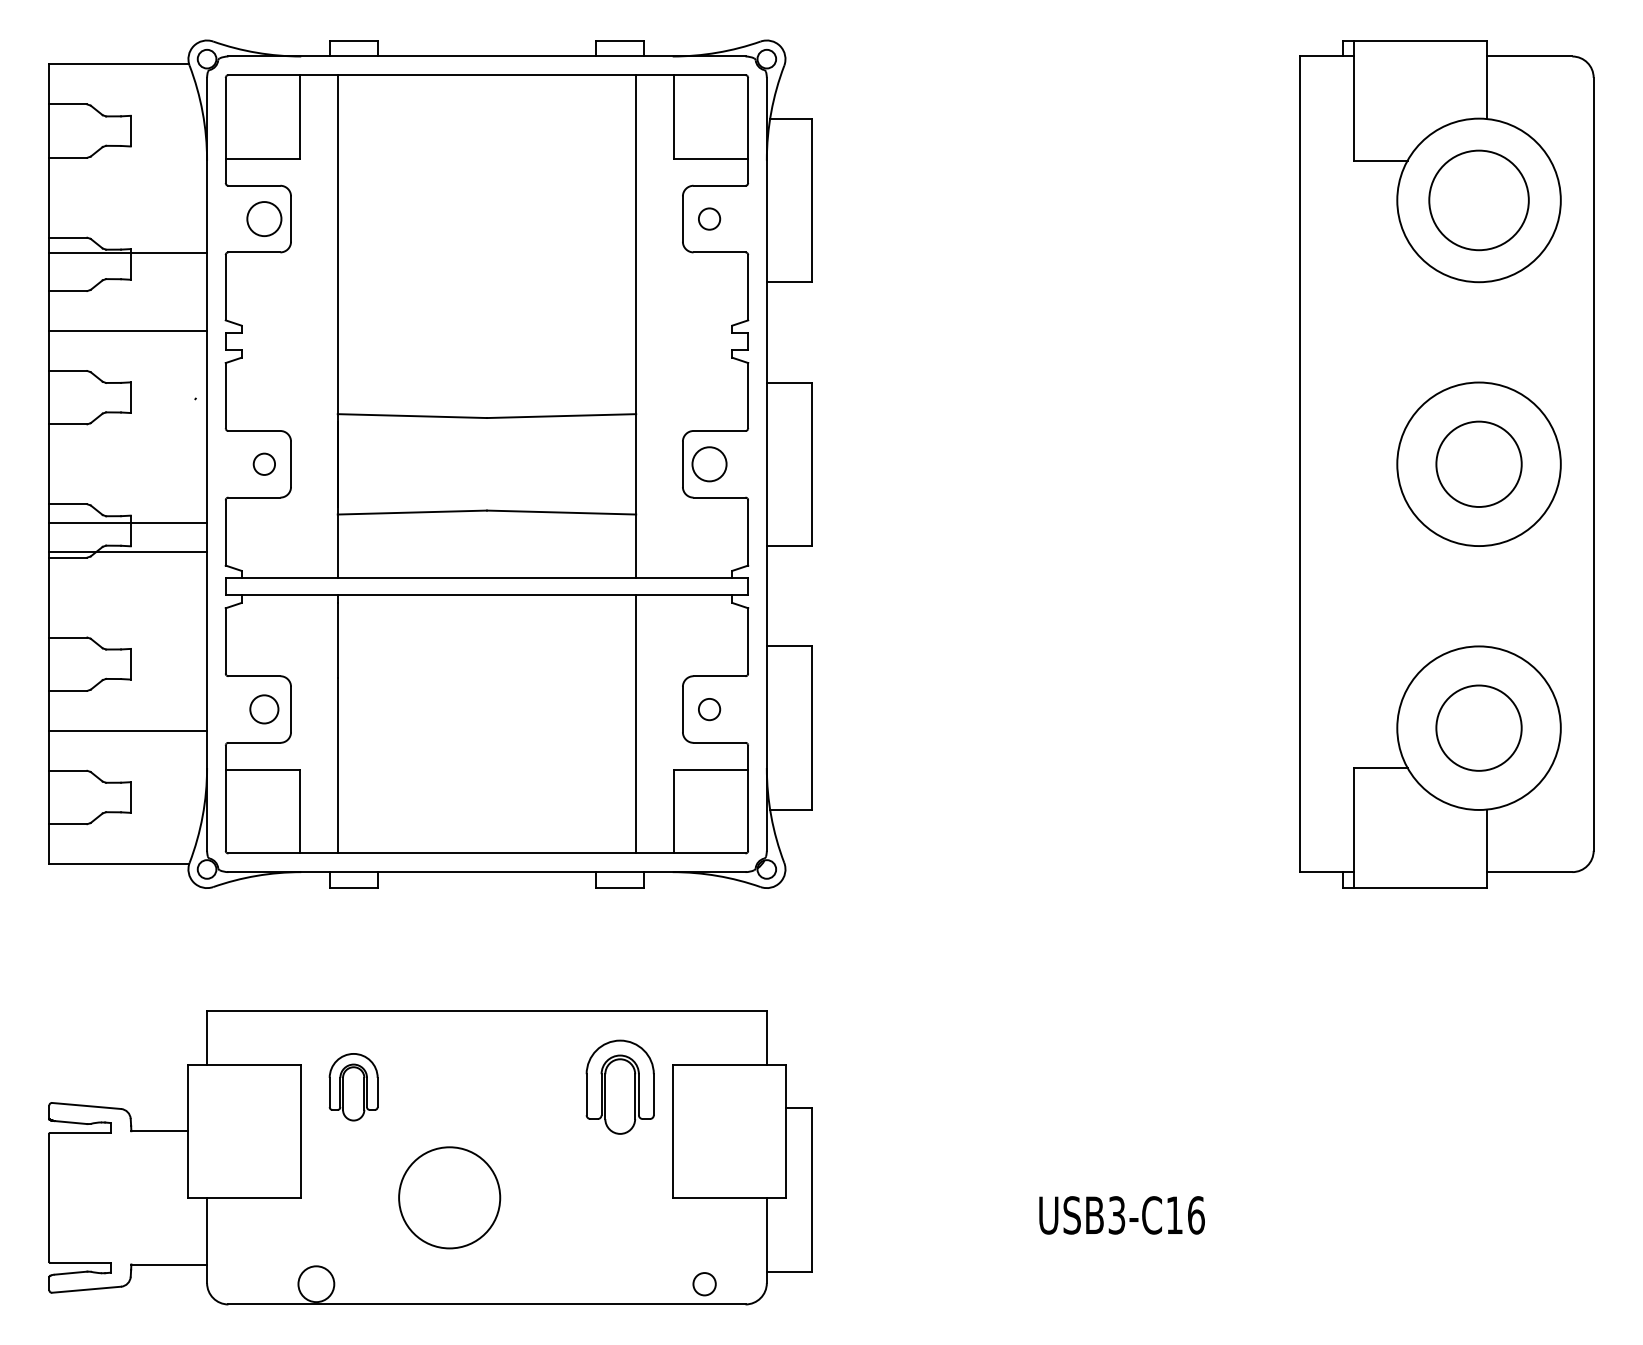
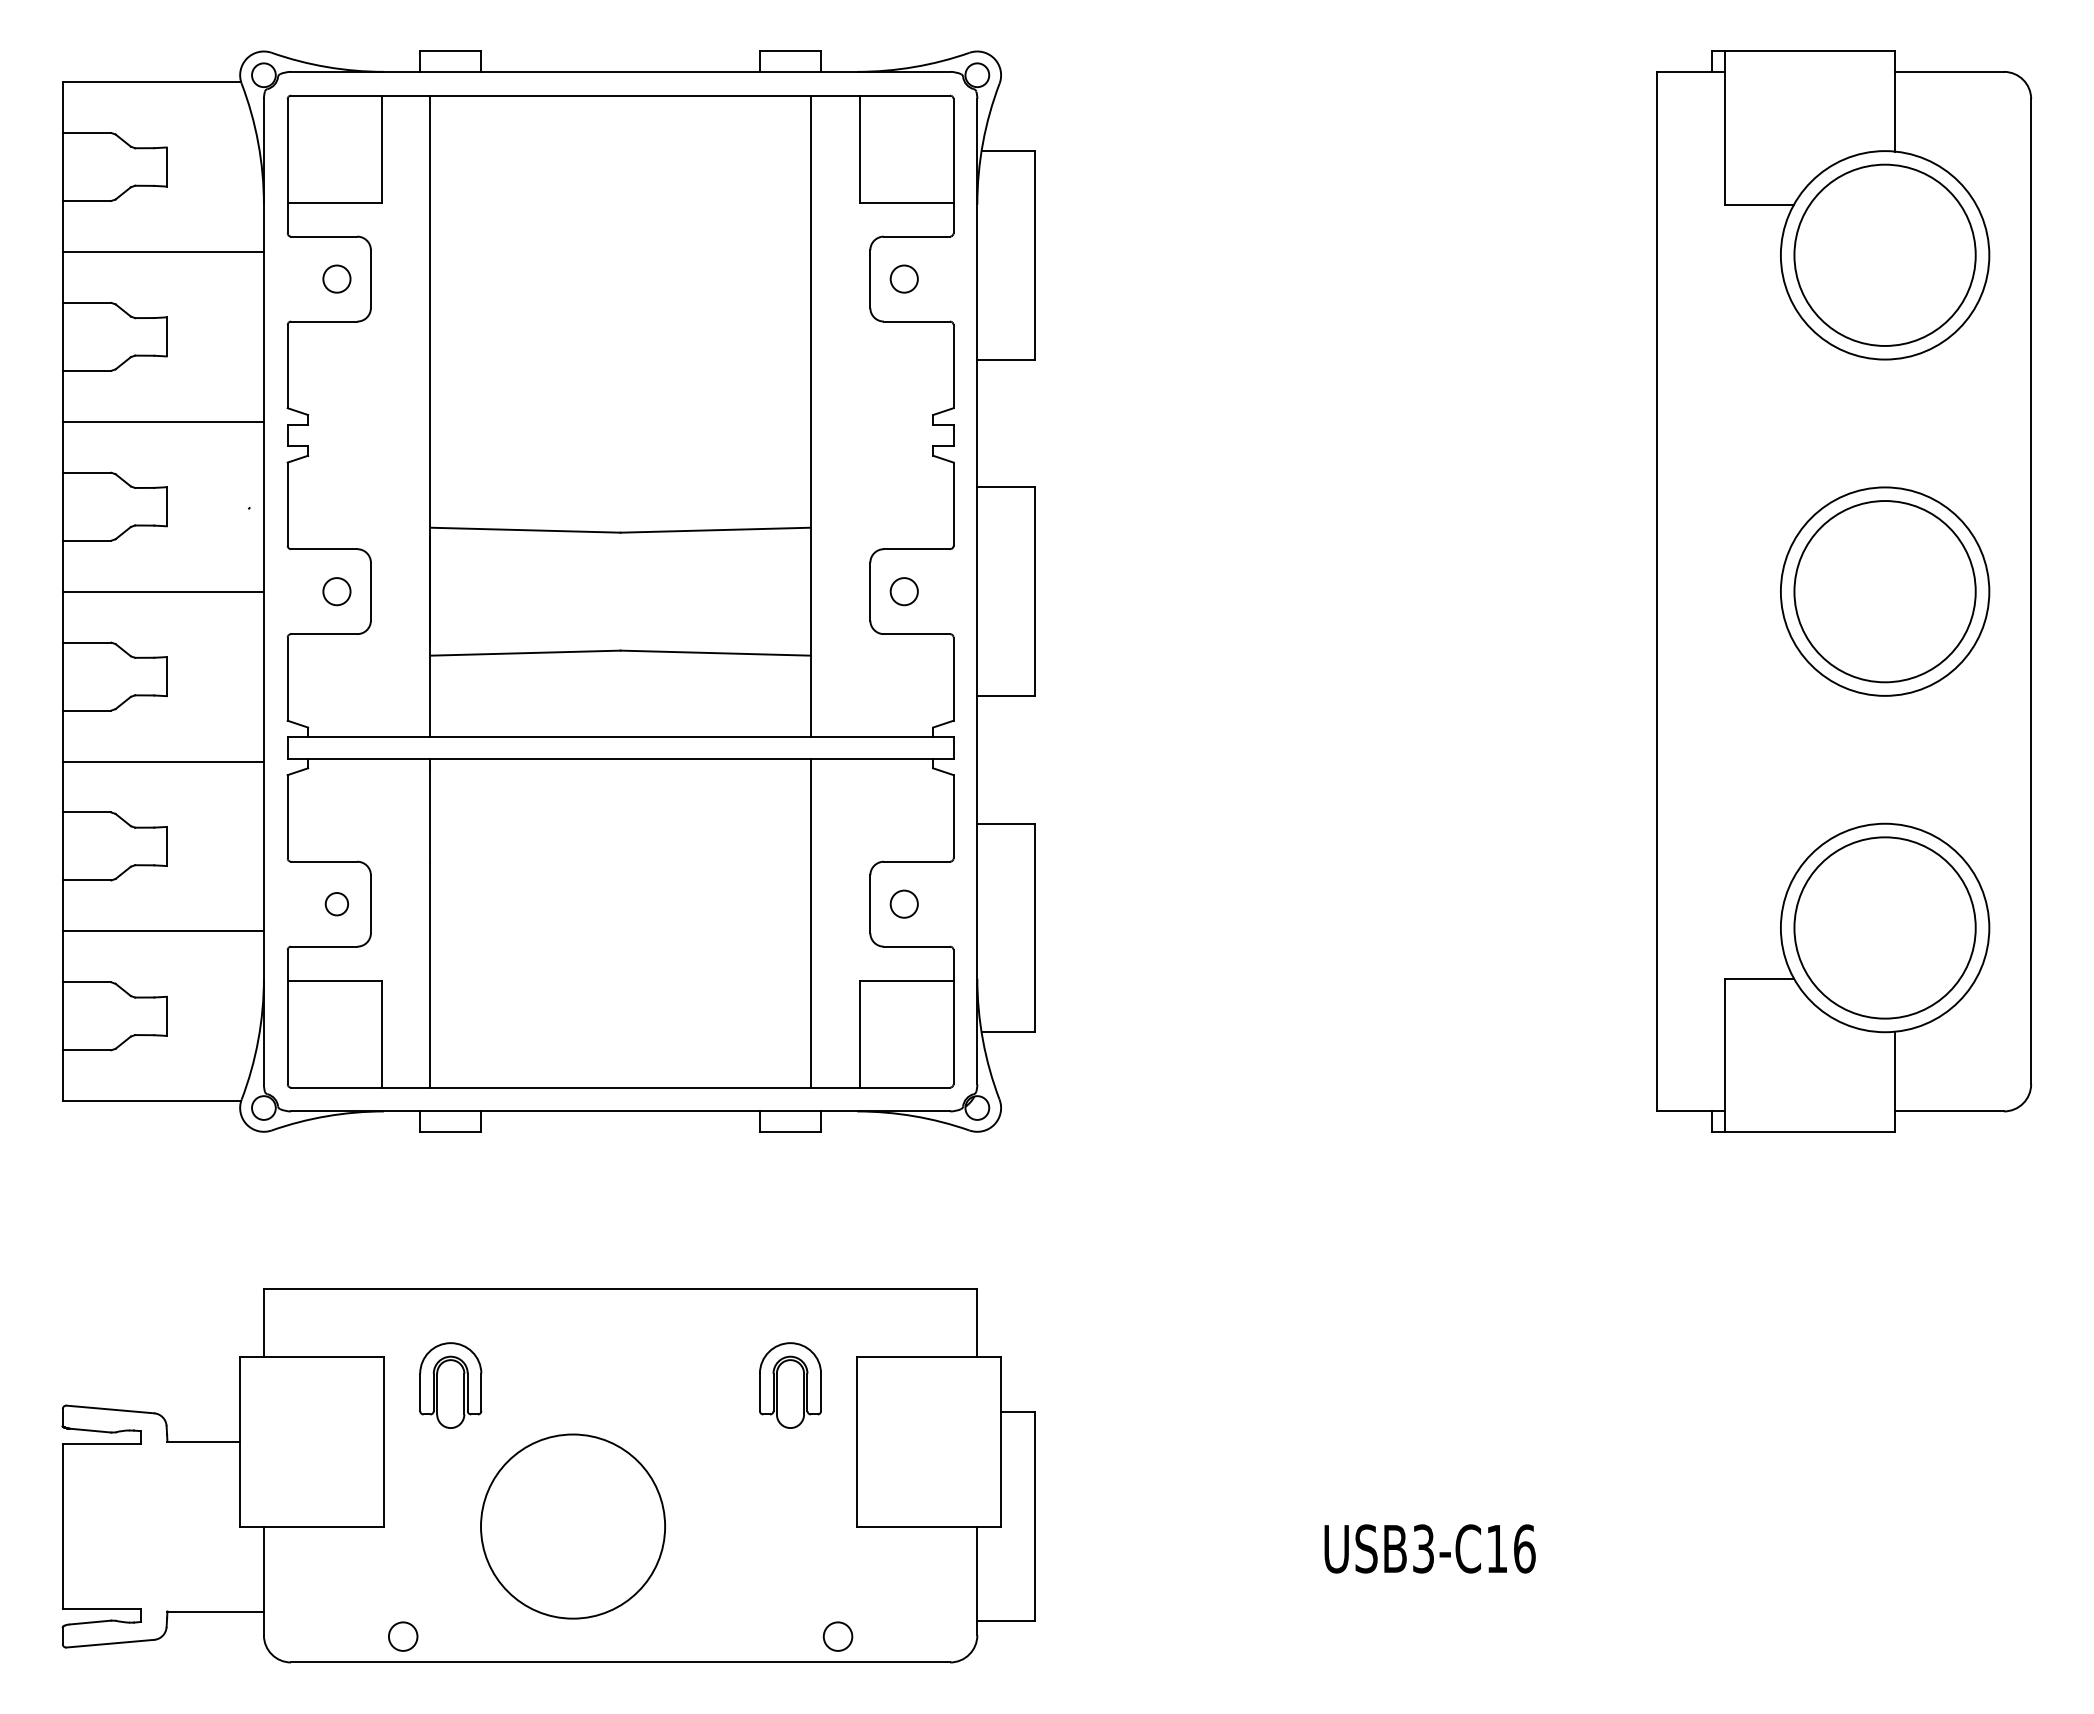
circle: (1478, 199) -> (1884, 254), size x1.43
circle: (264, 218) -> (336, 278), size x0.62
line: (127, 253) -> (162, 251), moved
circle: (708, 464) -> (903, 591), size x0.62
circle: (1478, 464) -> (1884, 591), size x1.67
line: (127, 523) -> (162, 591), moved
line: (127, 552) -> (162, 761), moved
circle: (264, 709) -> (336, 904), size x0.62
circle: (1478, 727) -> (1884, 927), size x1.67
part: (620, 1087) -> (790, 1385), size x0.71
circle: (449, 1197) -> (573, 1526), size x1.43
circle: (315, 1284) -> (402, 1636), size x0.62
circle: (704, 1284) -> (837, 1636), moved

